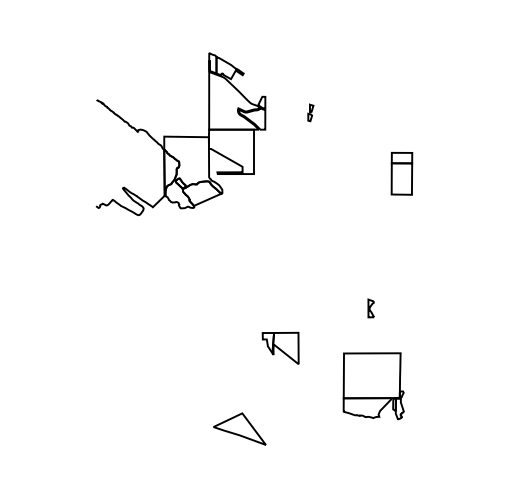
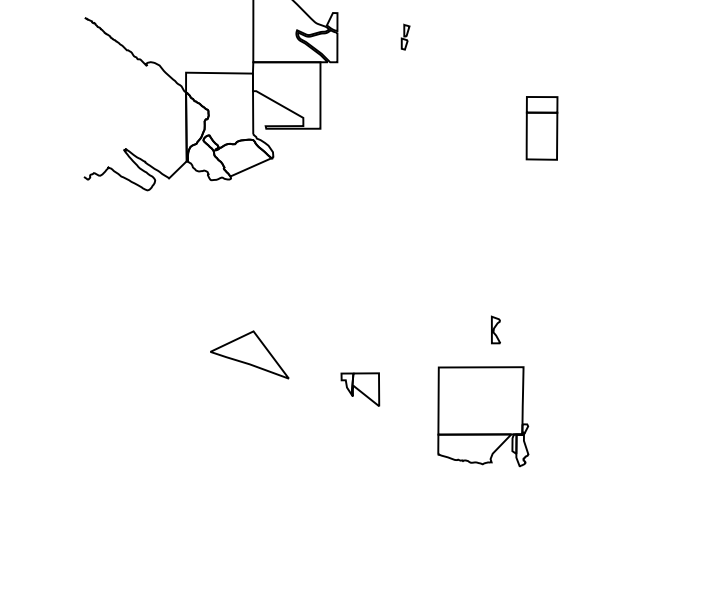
part: (280, 347) -> (360, 388), size x0.7
part: (373, 386) -> (482, 416), moved
part: (239, 428) -> (249, 354), moved

